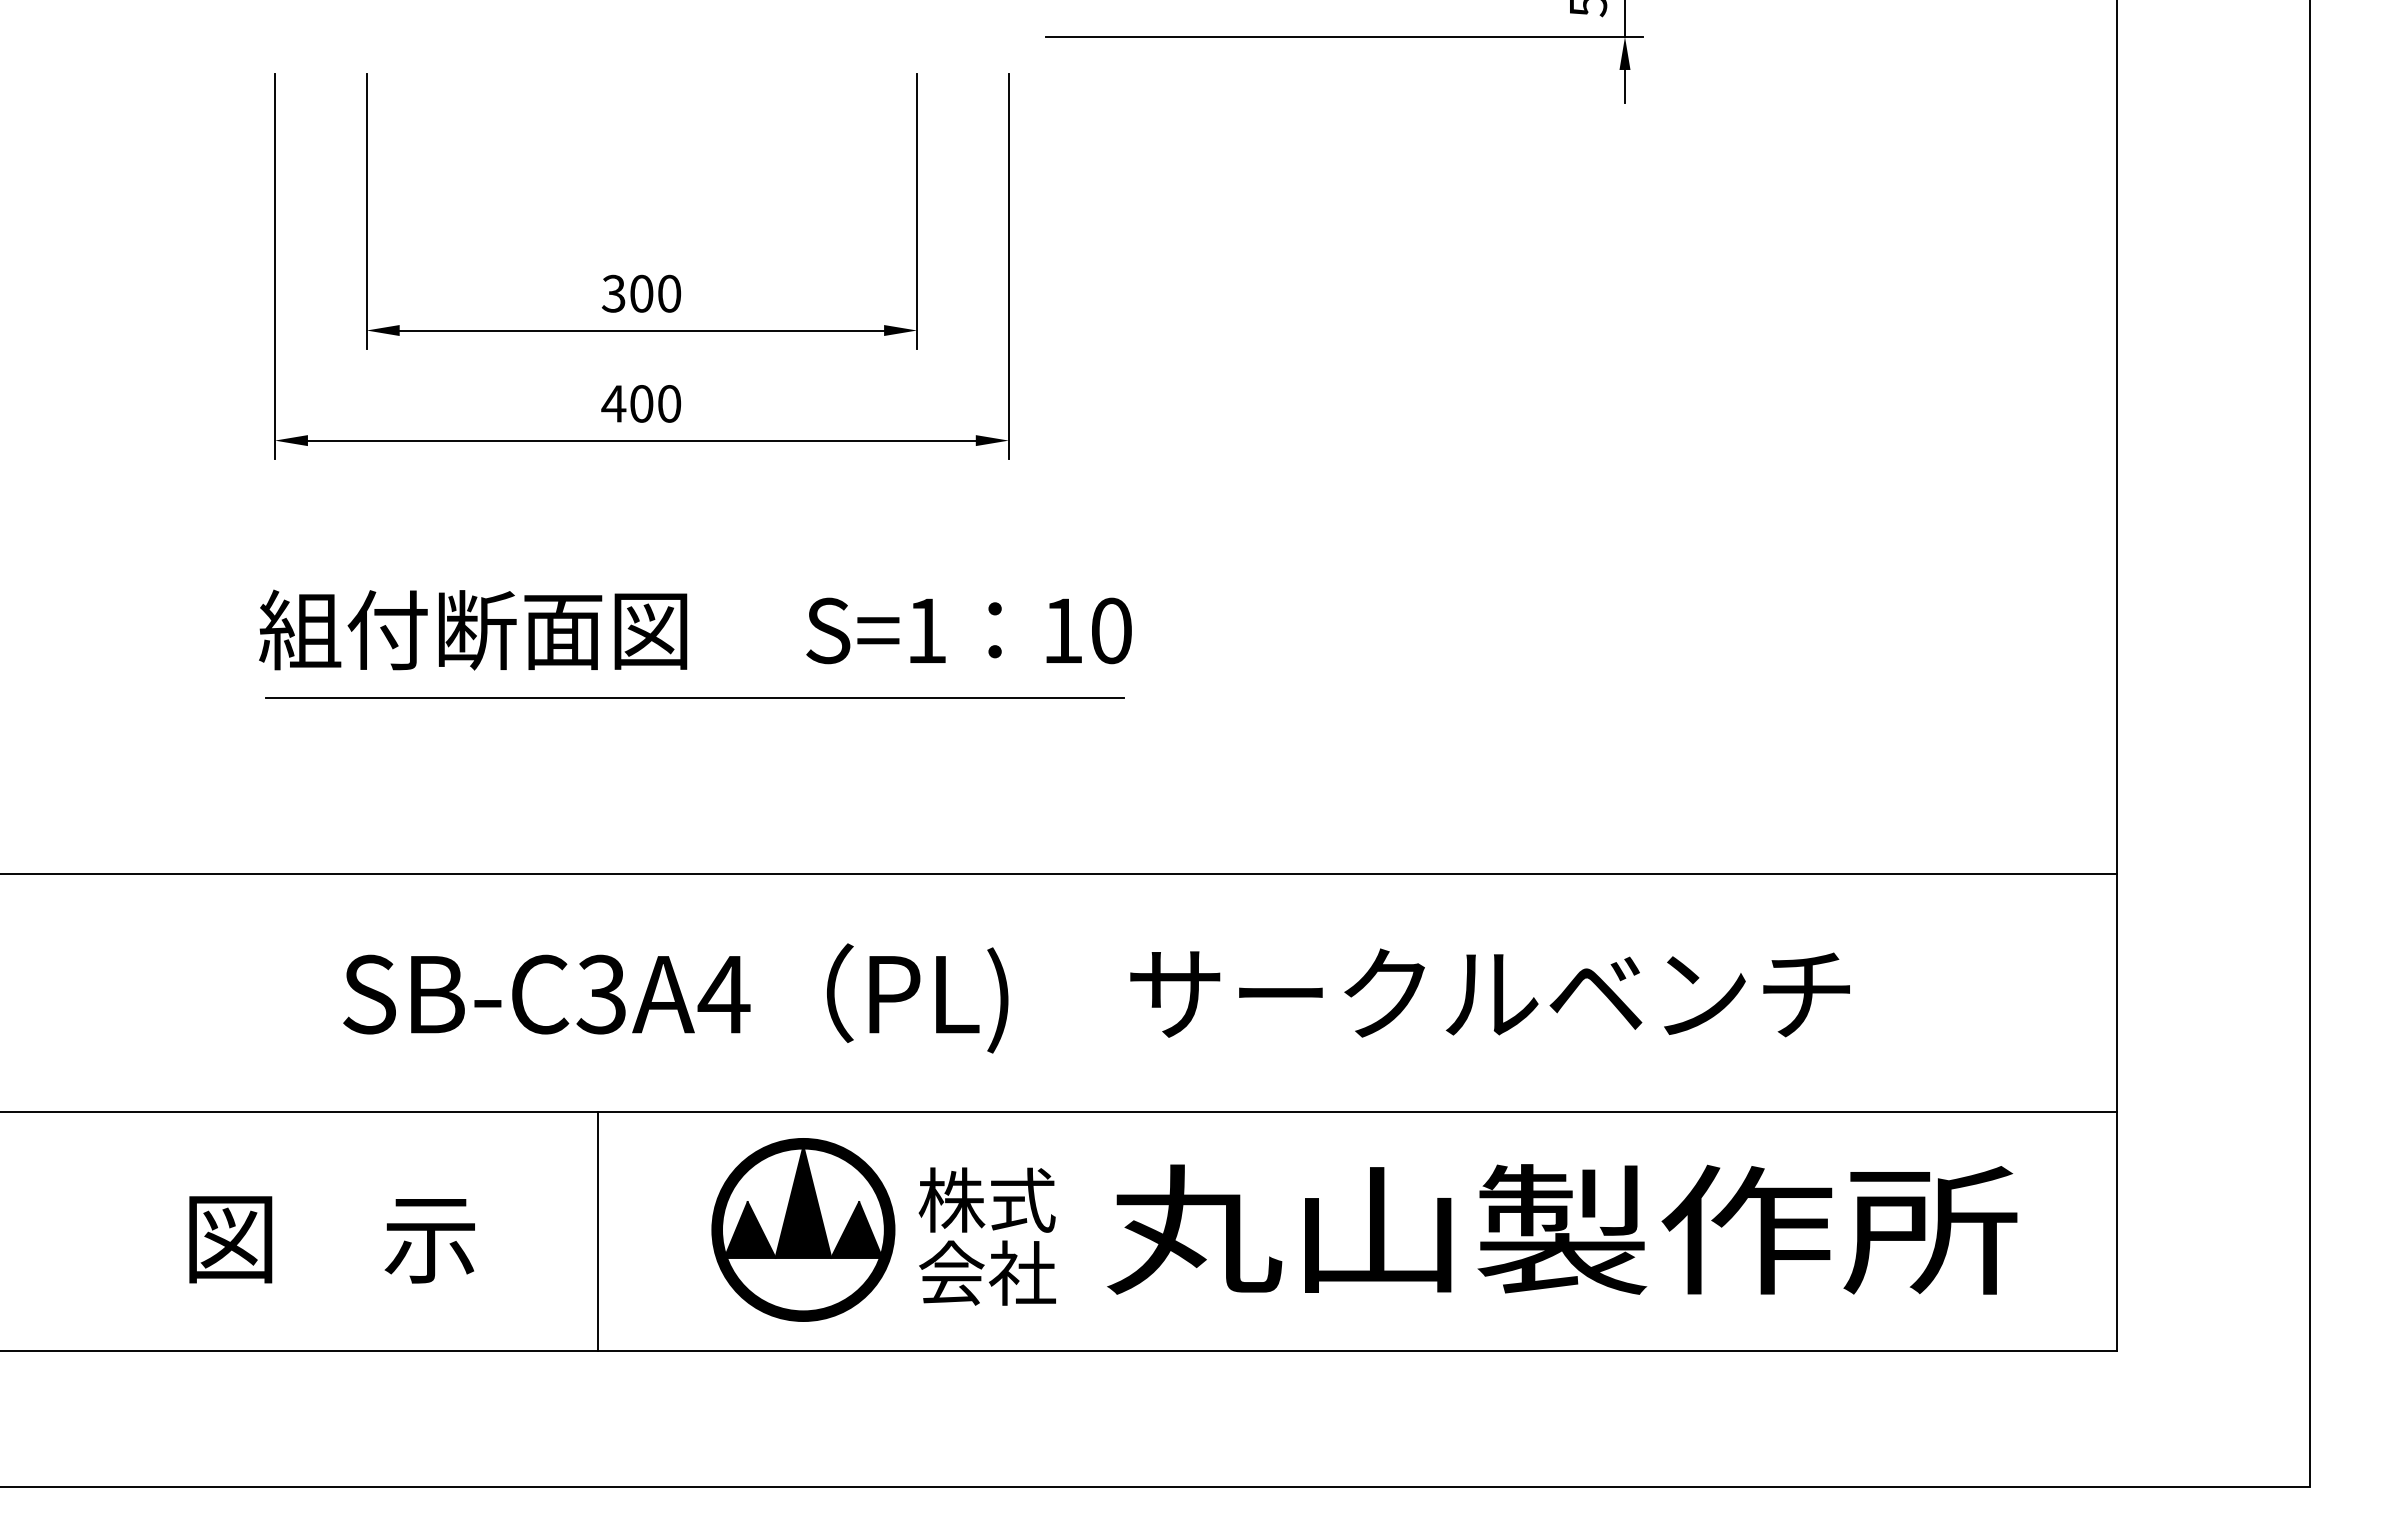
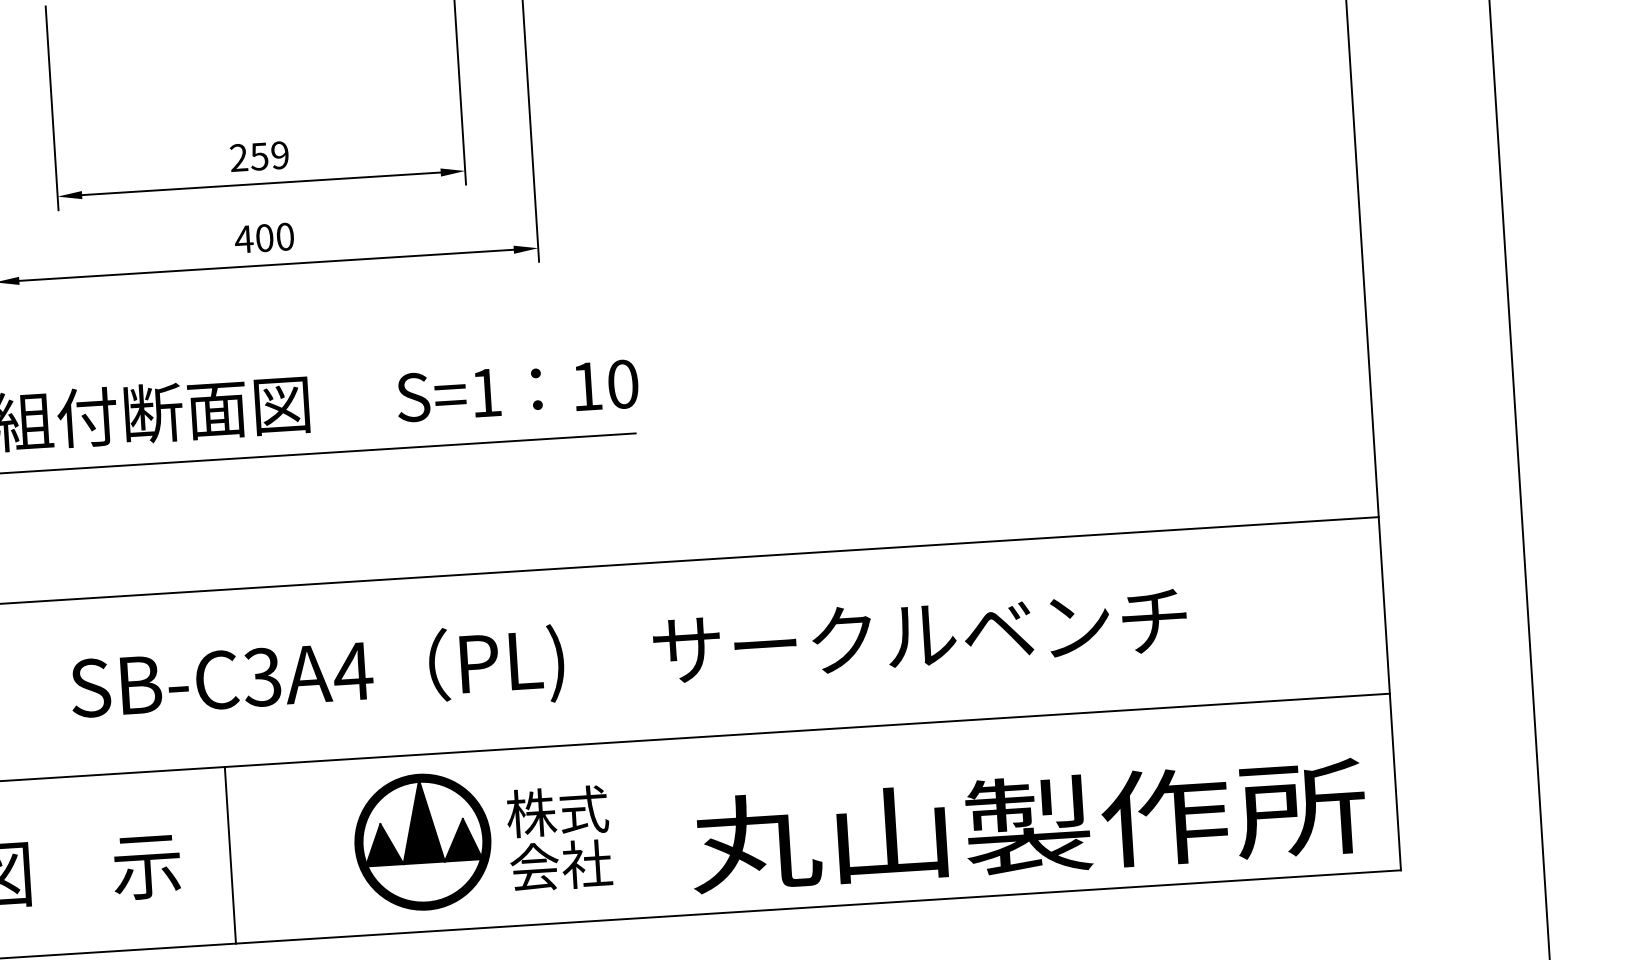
text: (641, 293) -> (259, 156), 300 -> 259
text: (1562, 1229) -> (1028, 825), moved
line: (598, 1231) -> (230, 855), moved

